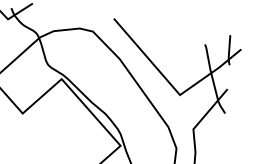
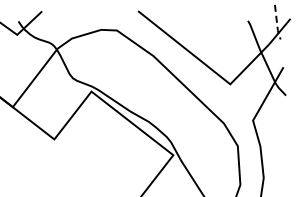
line: (229, 51) -> (277, 23), solid -> dashed

